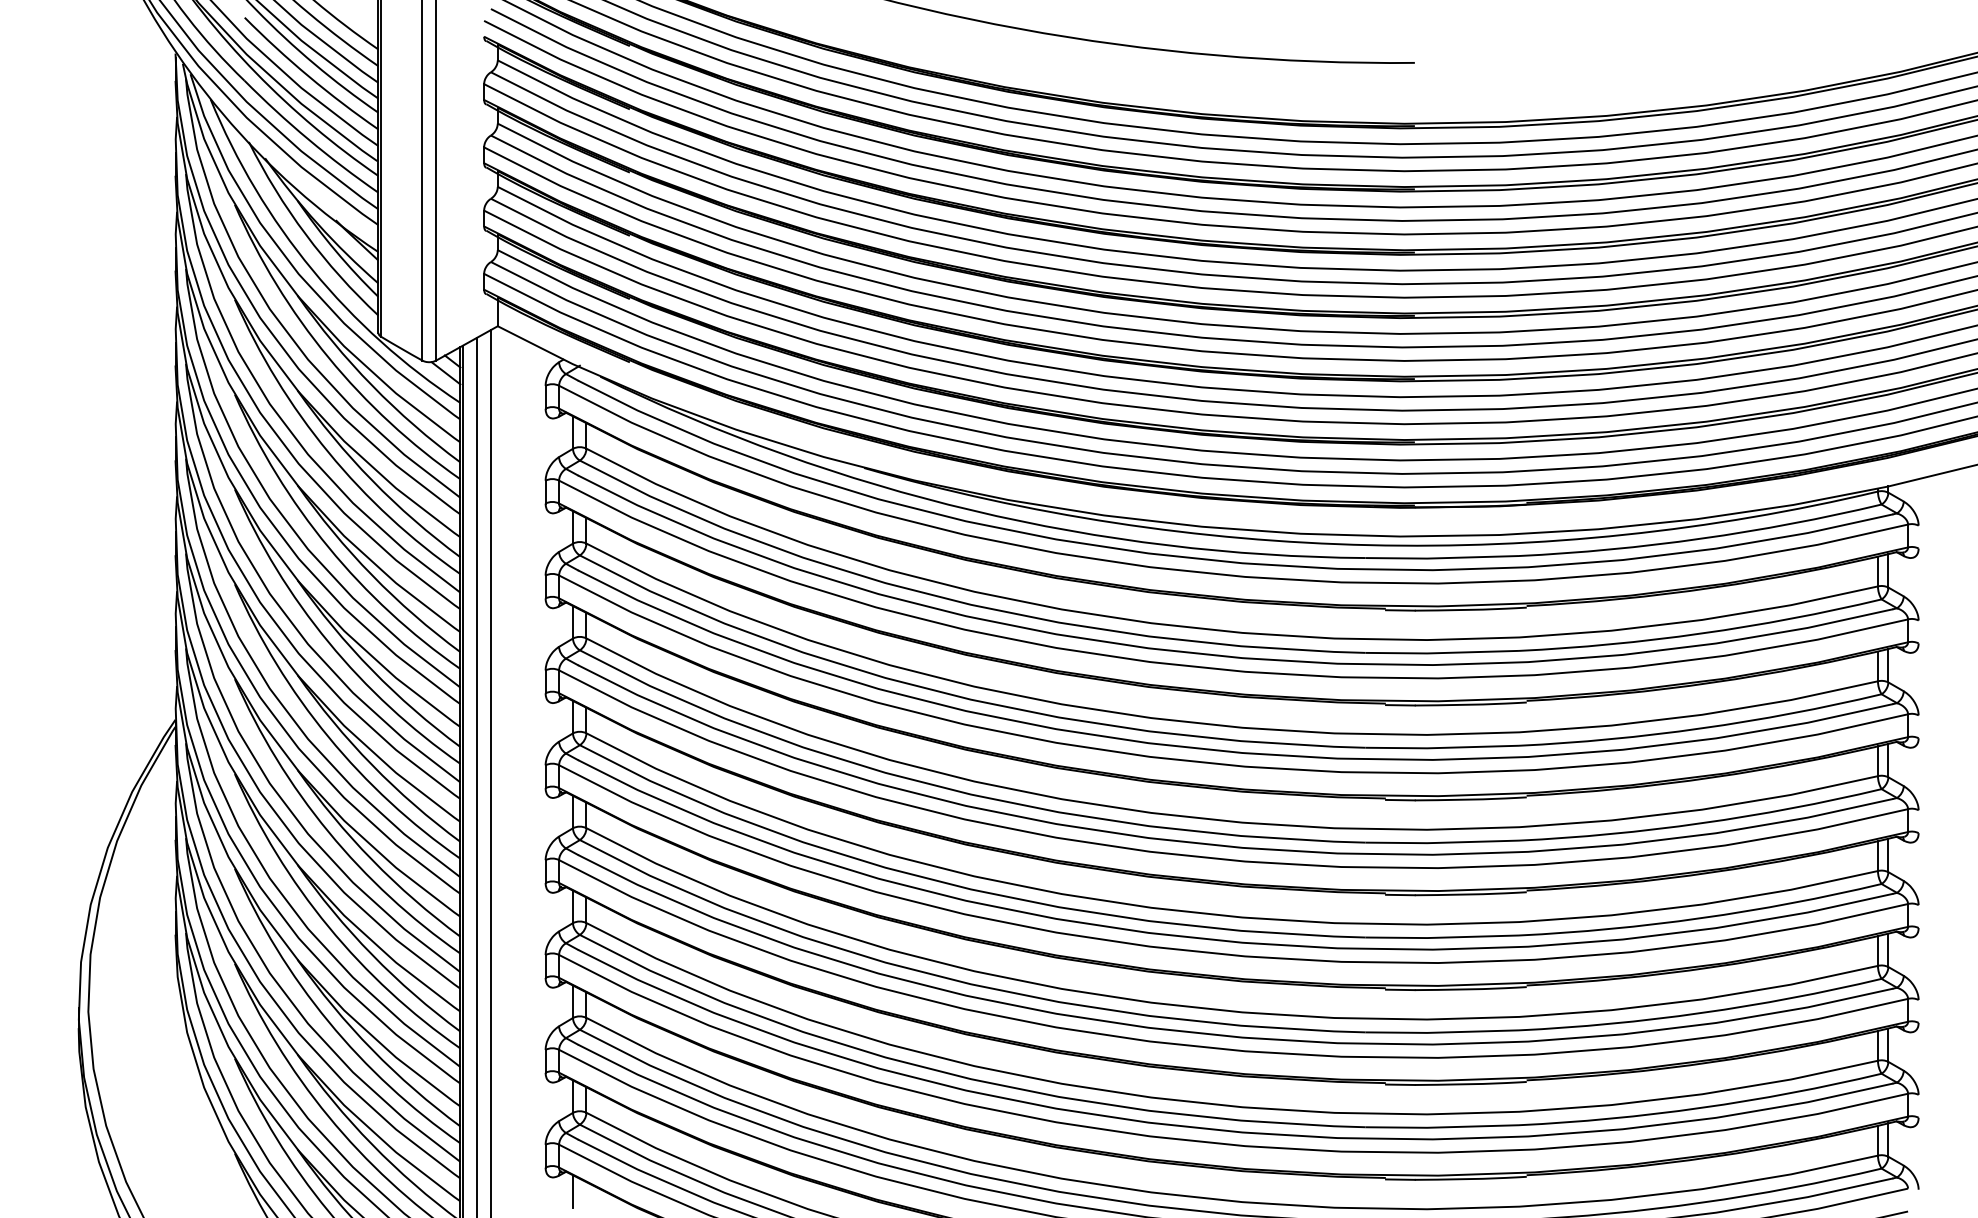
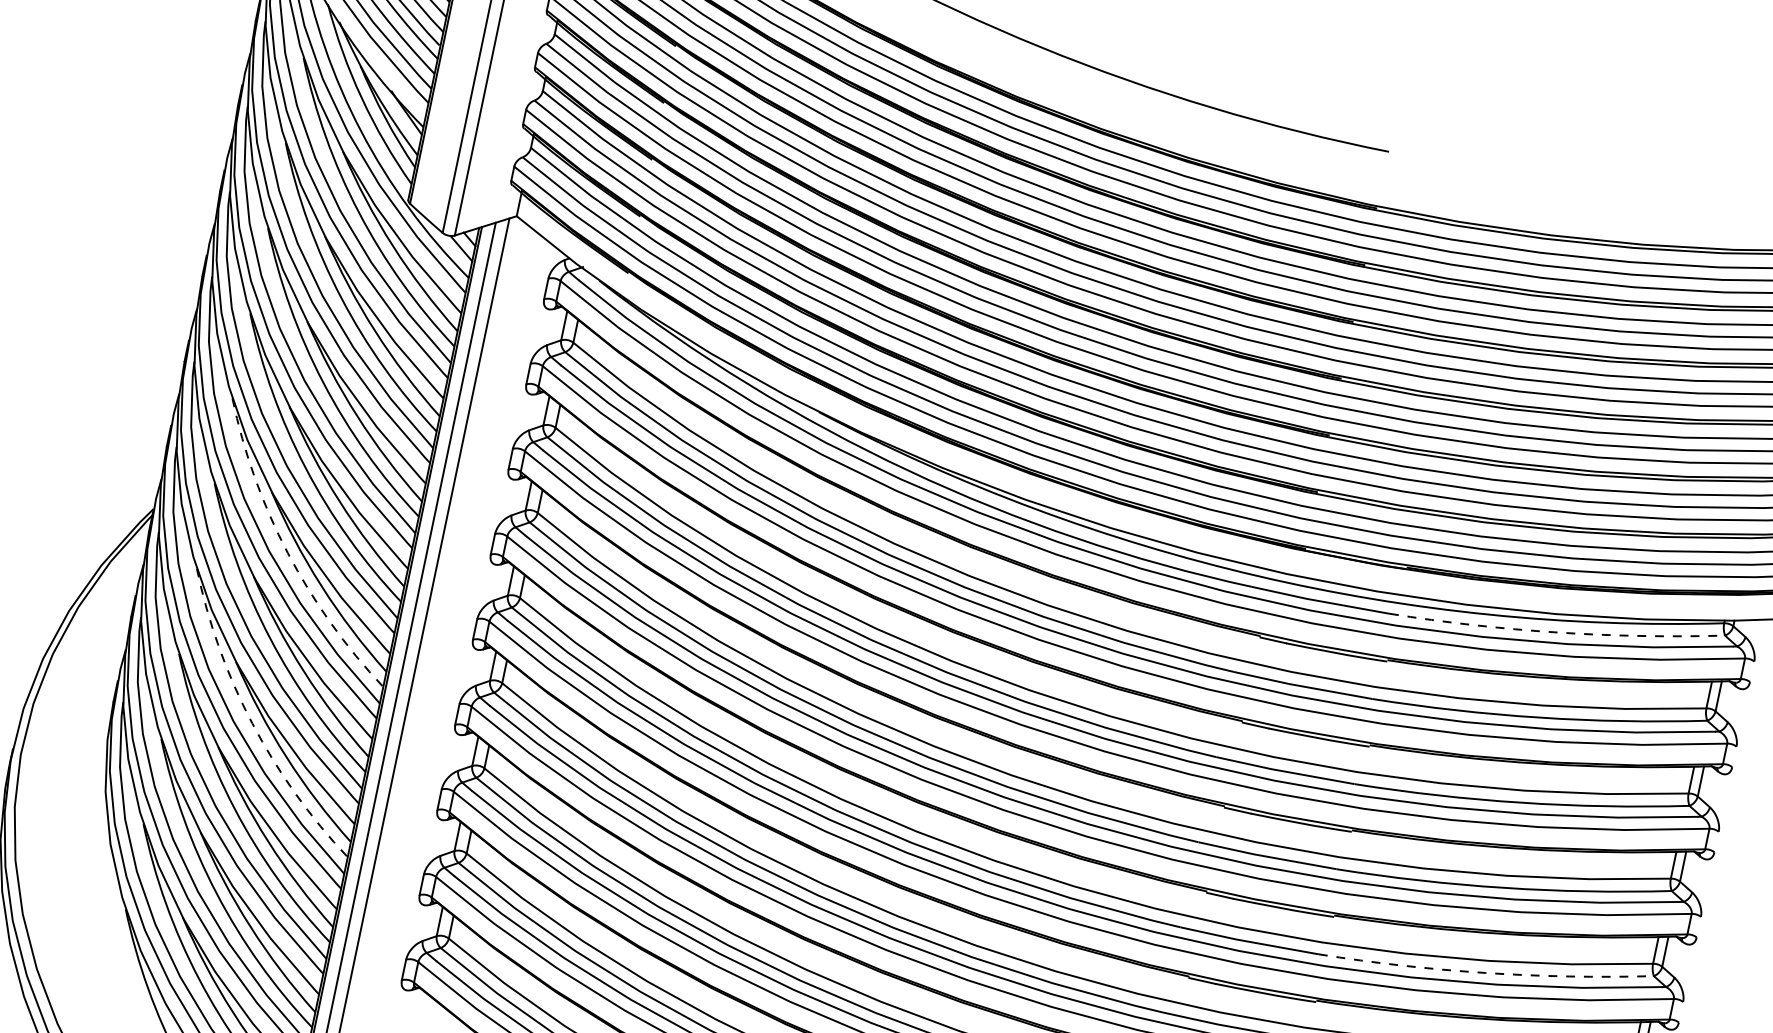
arc: (1701, 538) -> (1557, 632), solid -> dashed
arc: (328, 737) -> (287, 553), solid -> dashed
arc: (1701, 918) -> (1485, 973), solid -> dashed
arc: (328, 926) -> (252, 723), solid -> dashed
line: (572, 1191) -> (421, 1006), removed

